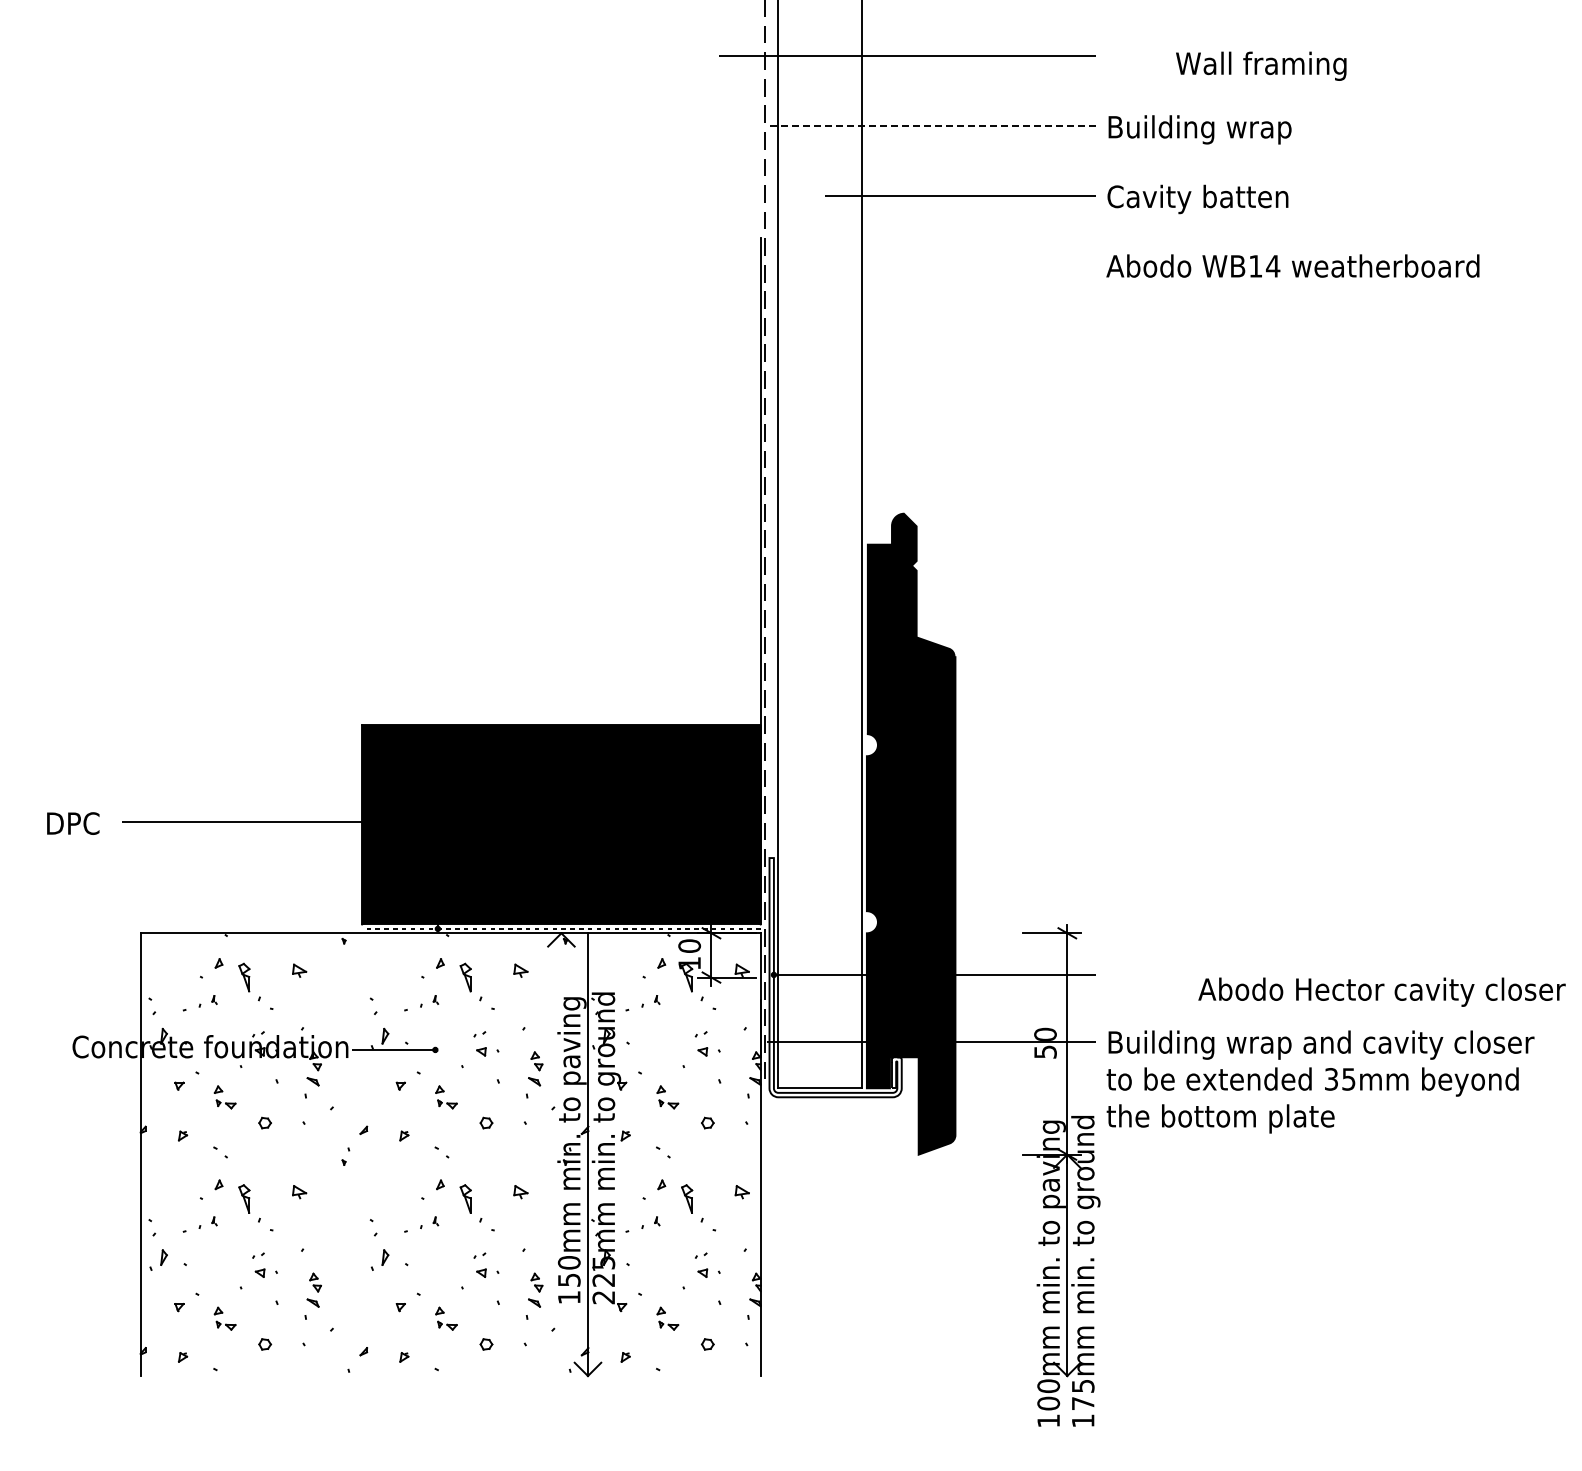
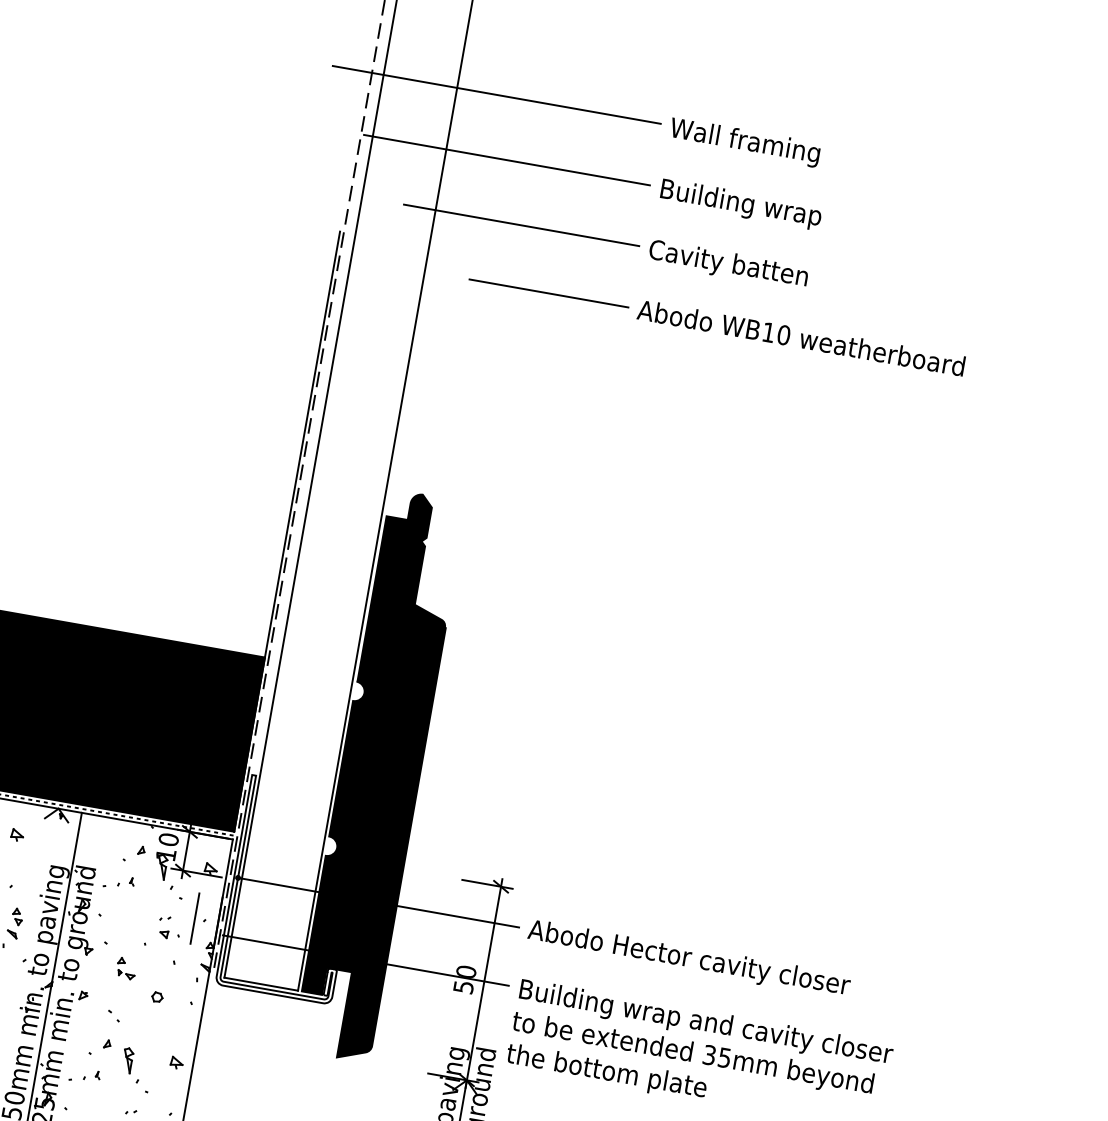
text: (1261, 65) -> (745, 141), moved
line: (931, 126) -> (506, 160), dashed -> solid
line: (1004, 265) -> (549, 293), added
text: (1273, 266) -> (784, 335), WB14 -> WB10
text: (1381, 991) -> (688, 958), moved
line: (734, 1028) -> (195, 918), added

